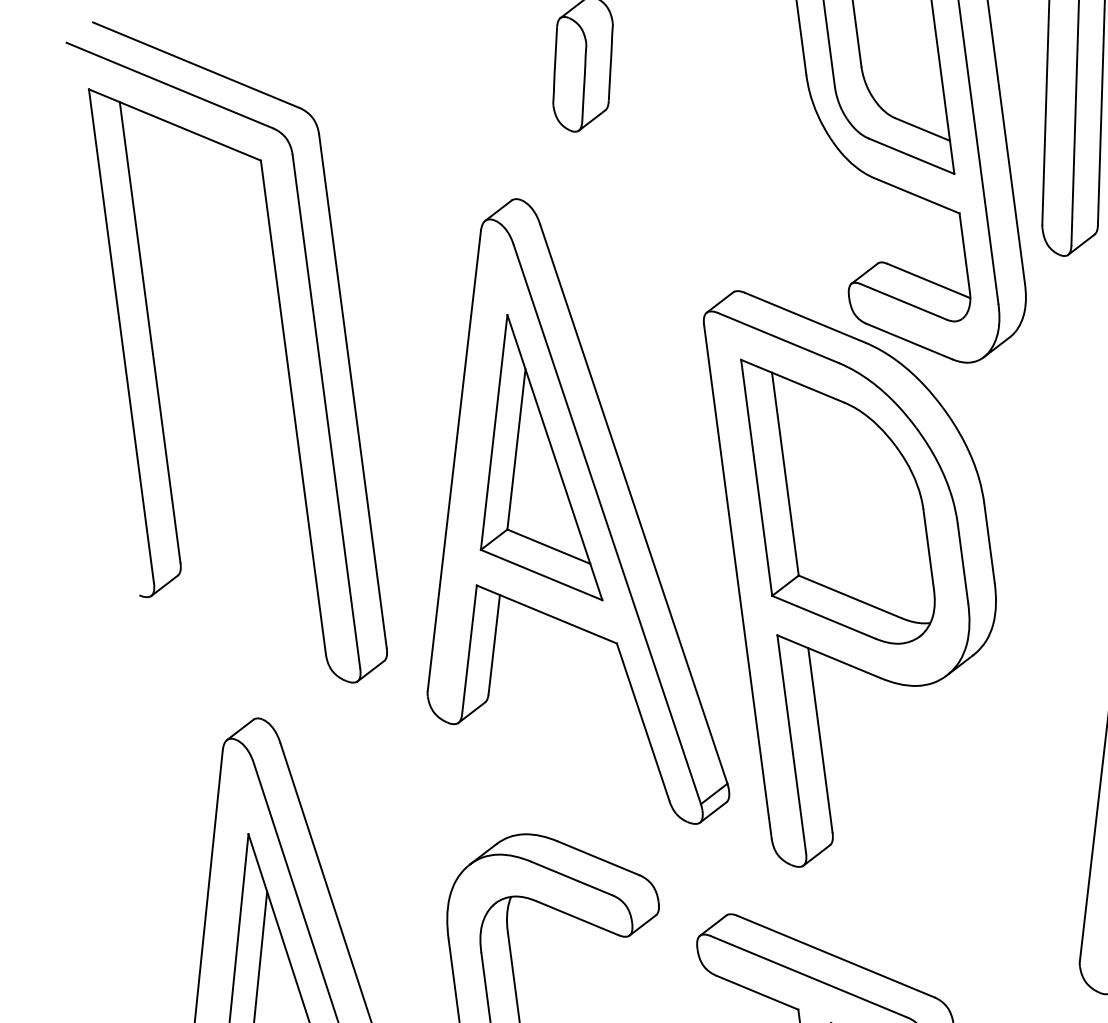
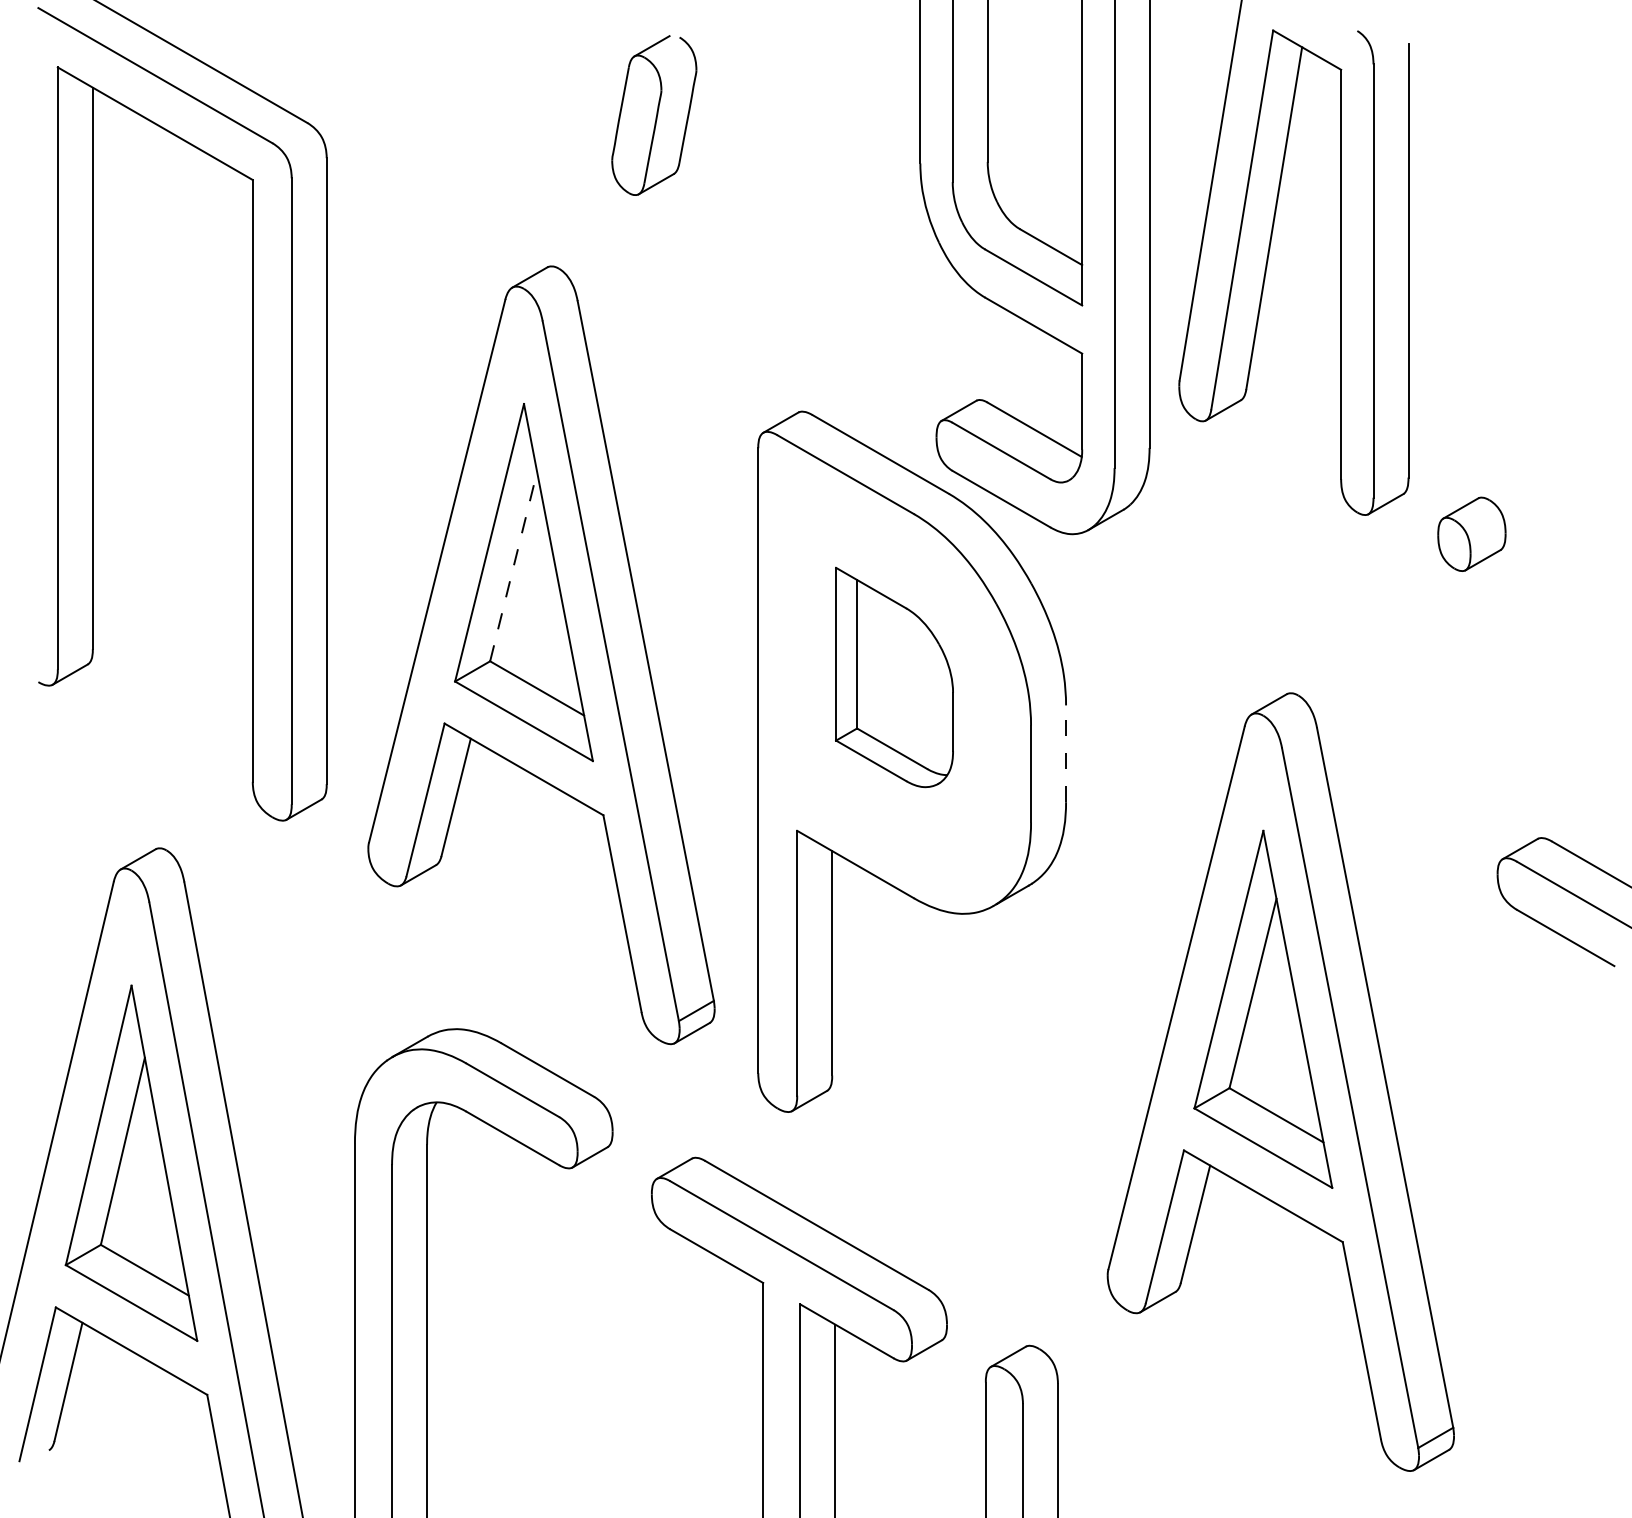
line: (516, 449) -> (513, 566), solid -> dashed
part: (840, 499) -> (894, 677), size x0.6
line: (989, 542) -> (1066, 753), solid -> dashed

